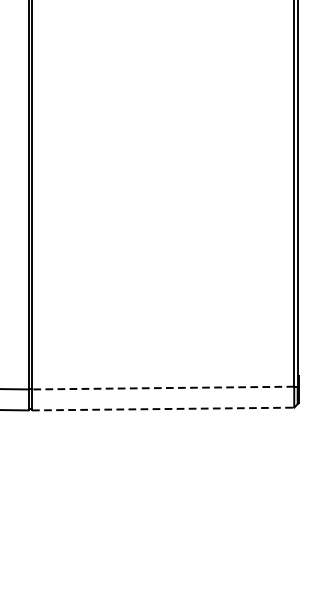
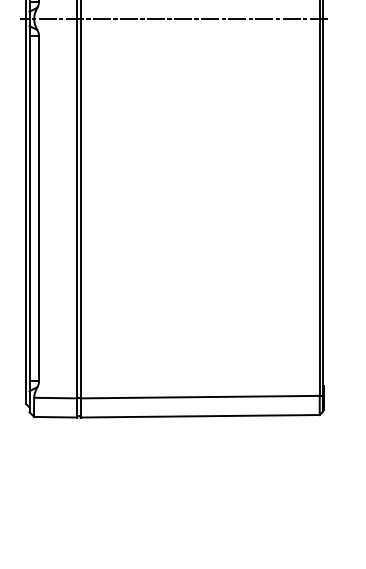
line: (163, 388) -> (200, 397), dashed -> solid
line: (163, 409) -> (200, 416), dashed -> solid

